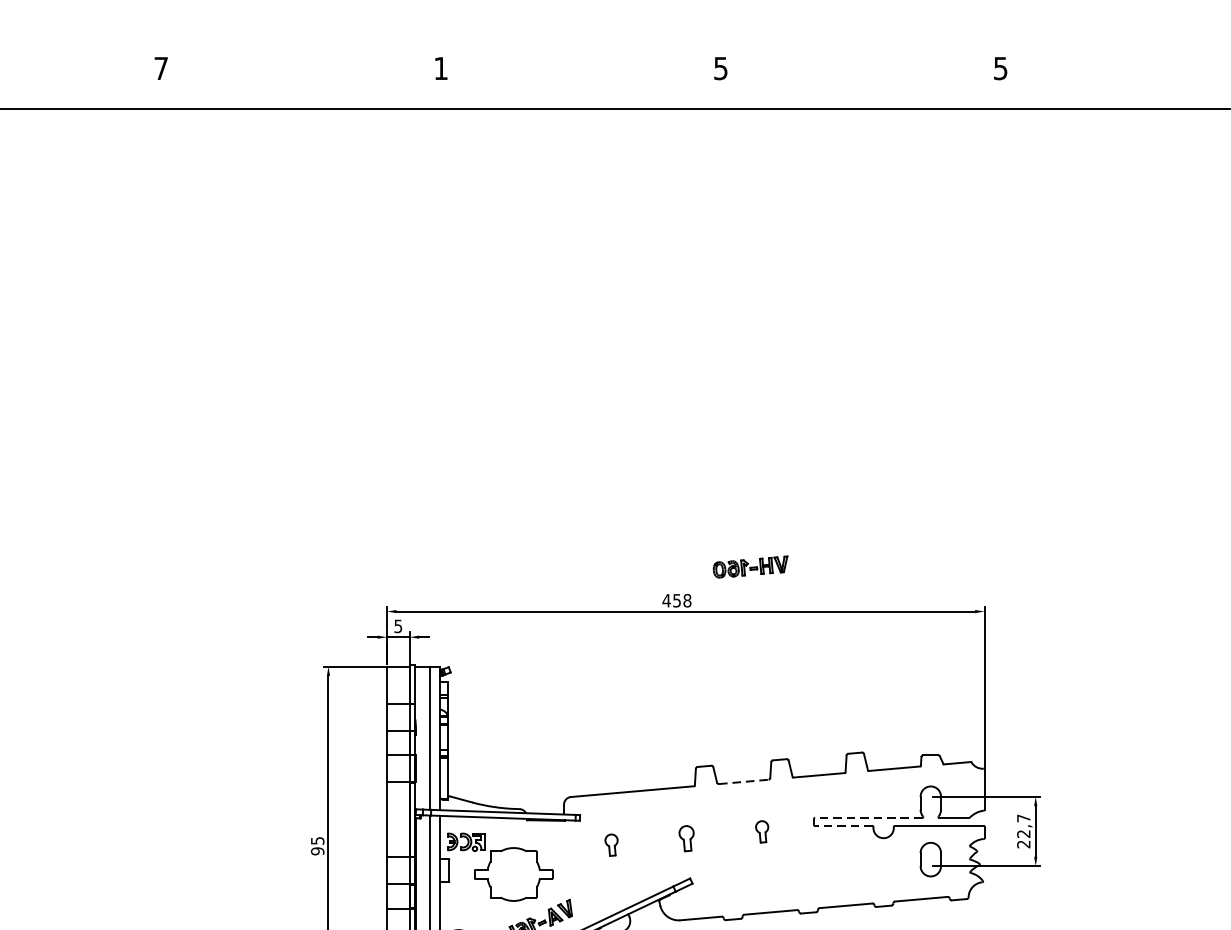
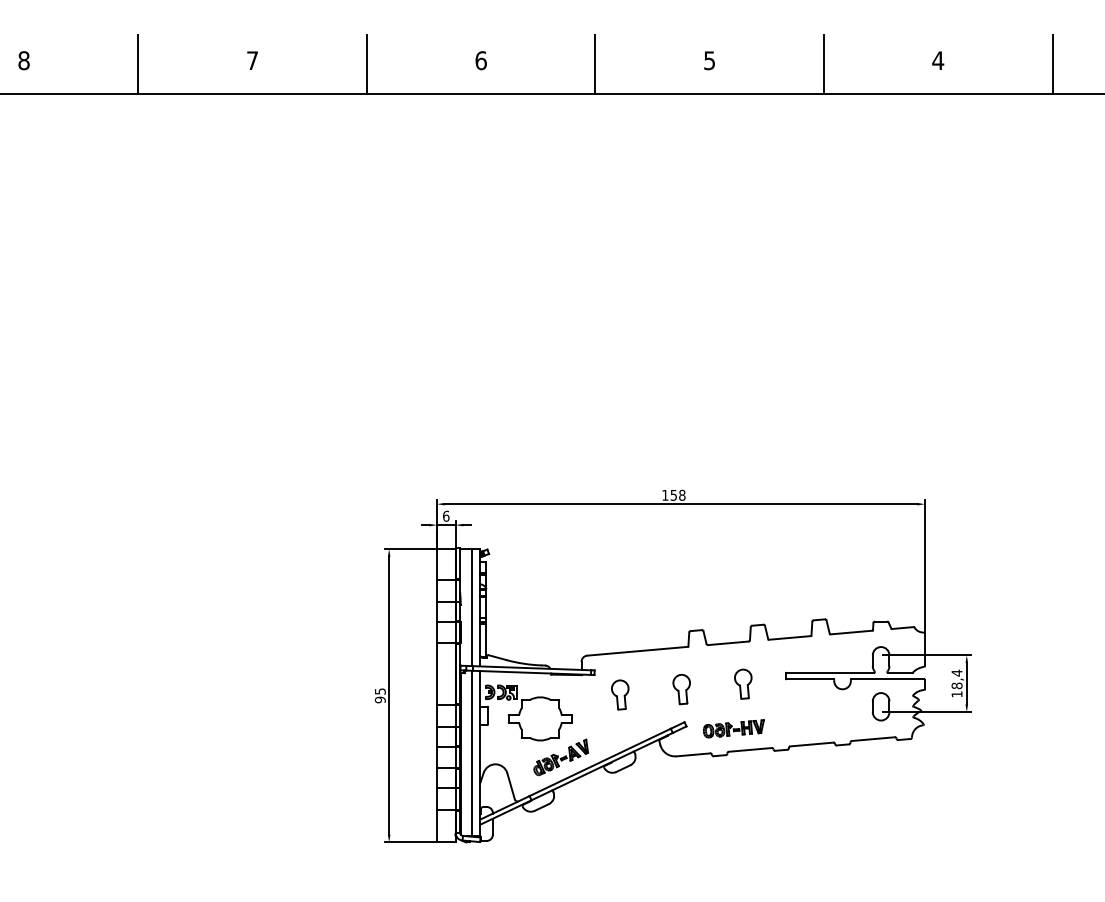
text: (440, 68) -> (480, 60), 1 -> 6
text: (1001, 68) -> (938, 60), 5 -> 4
line: (21, 73) -> (138, 64), added
line: (300, 73) -> (366, 64), added
line: (581, 73) -> (595, 64), added
line: (861, 73) -> (824, 64), added
line: (1140, 73) -> (1052, 64), added
part: (750, 566) -> (733, 728), moved
text: (665, 600) -> (664, 495), 458 -> 158
text: (398, 625) -> (446, 515), 5 -> 6
line: (743, 782) -> (728, 643), dashed -> solid
line: (868, 817) -> (830, 672), dashed -> solid
line: (844, 826) -> (810, 679), dashed -> solid
part: (762, 831) -> (743, 683), size x1.67
text: (1023, 831) -> (956, 683), 22,7 -> 18,4
part: (686, 838) -> (681, 689), size x1.43
part: (611, 844) -> (620, 694), size x1.67

